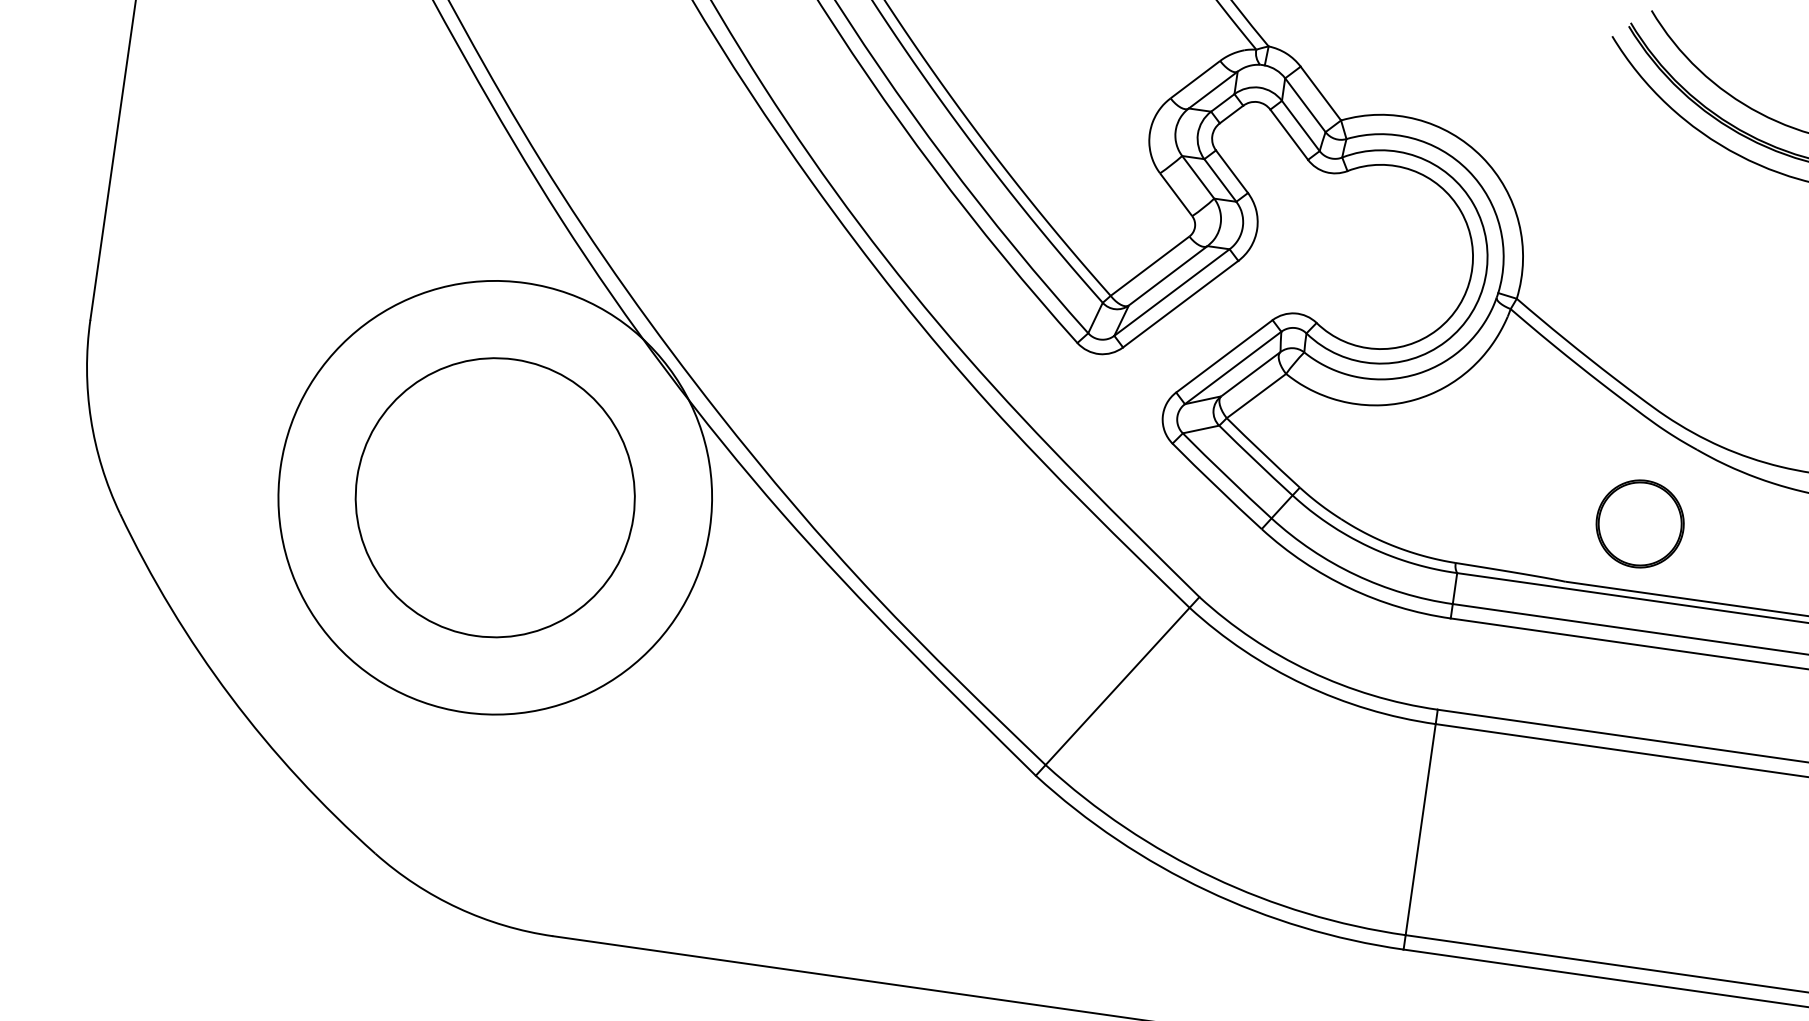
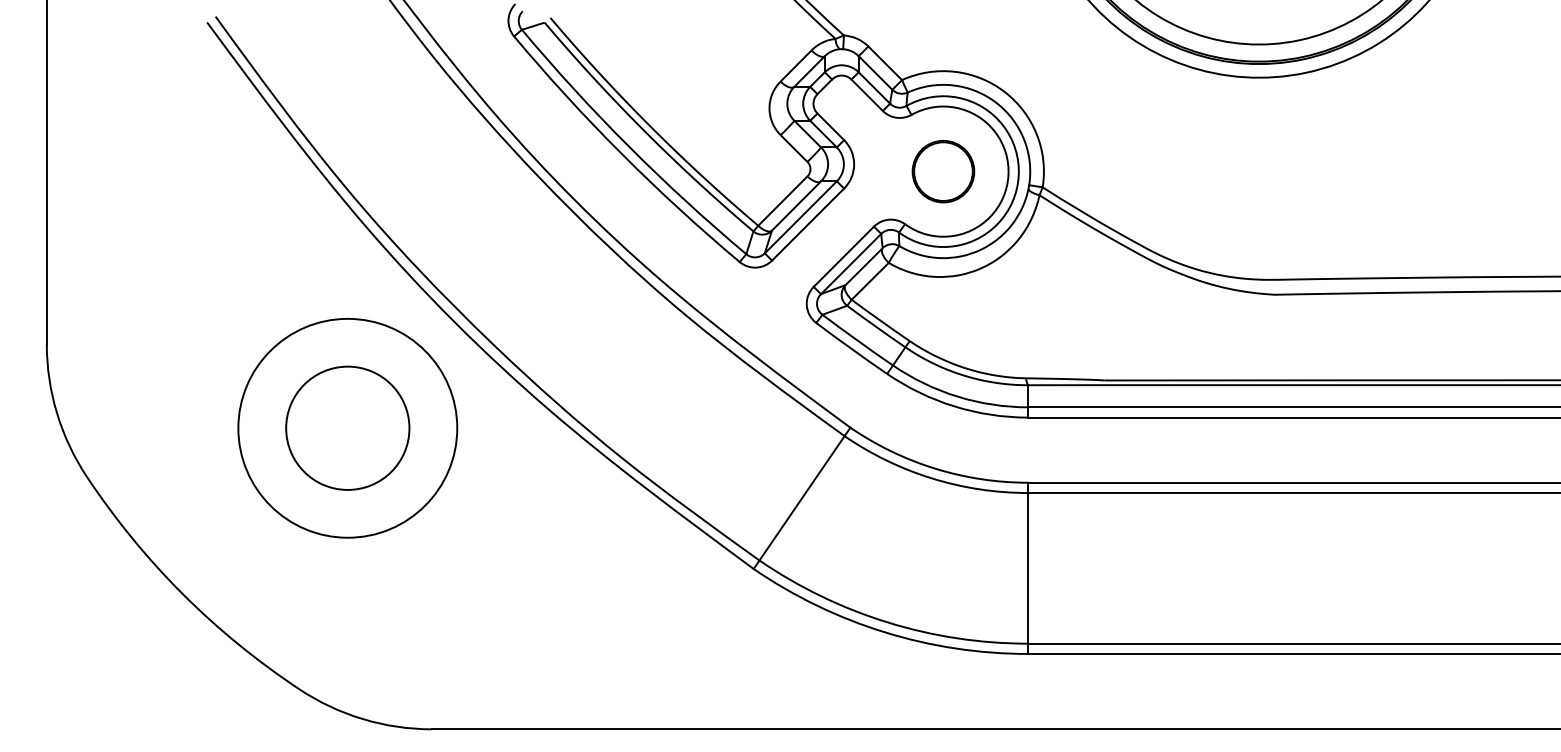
circle: (494, 496) -> (347, 427), size x0.62
circle: (494, 496) -> (347, 427), size x0.71
part: (1640, 523) -> (943, 171), moved

